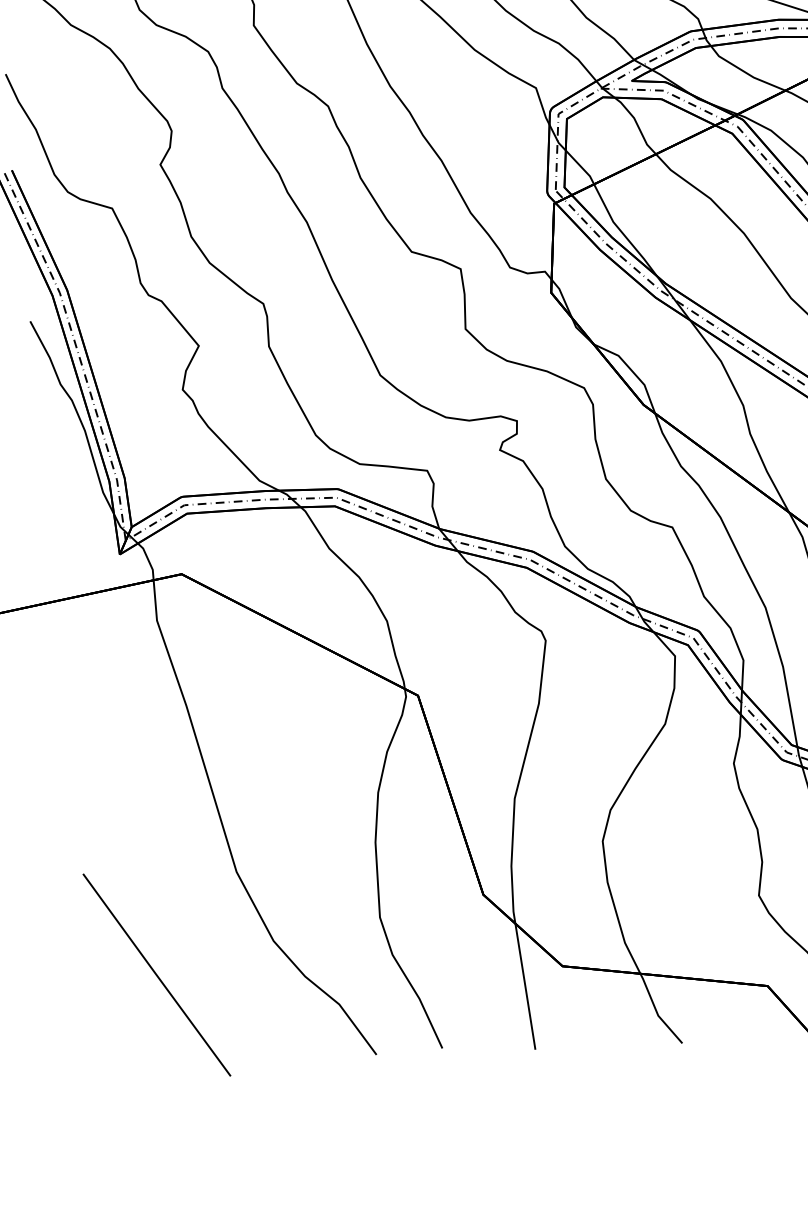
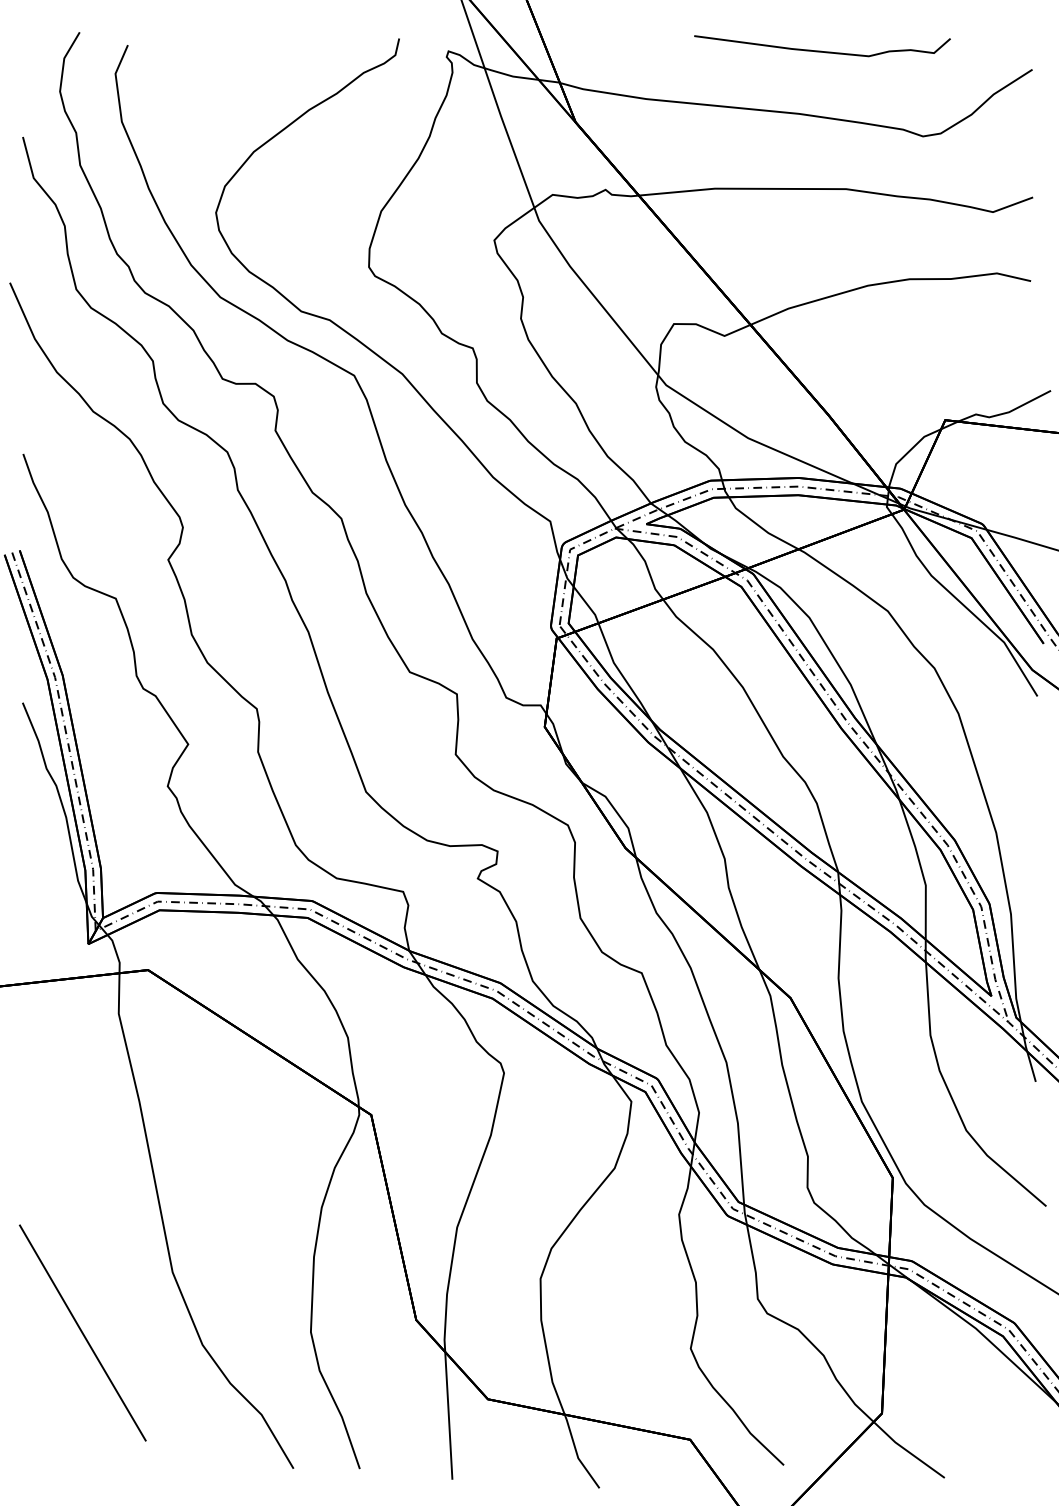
line: (156, 974) -> (82, 1332), moved

